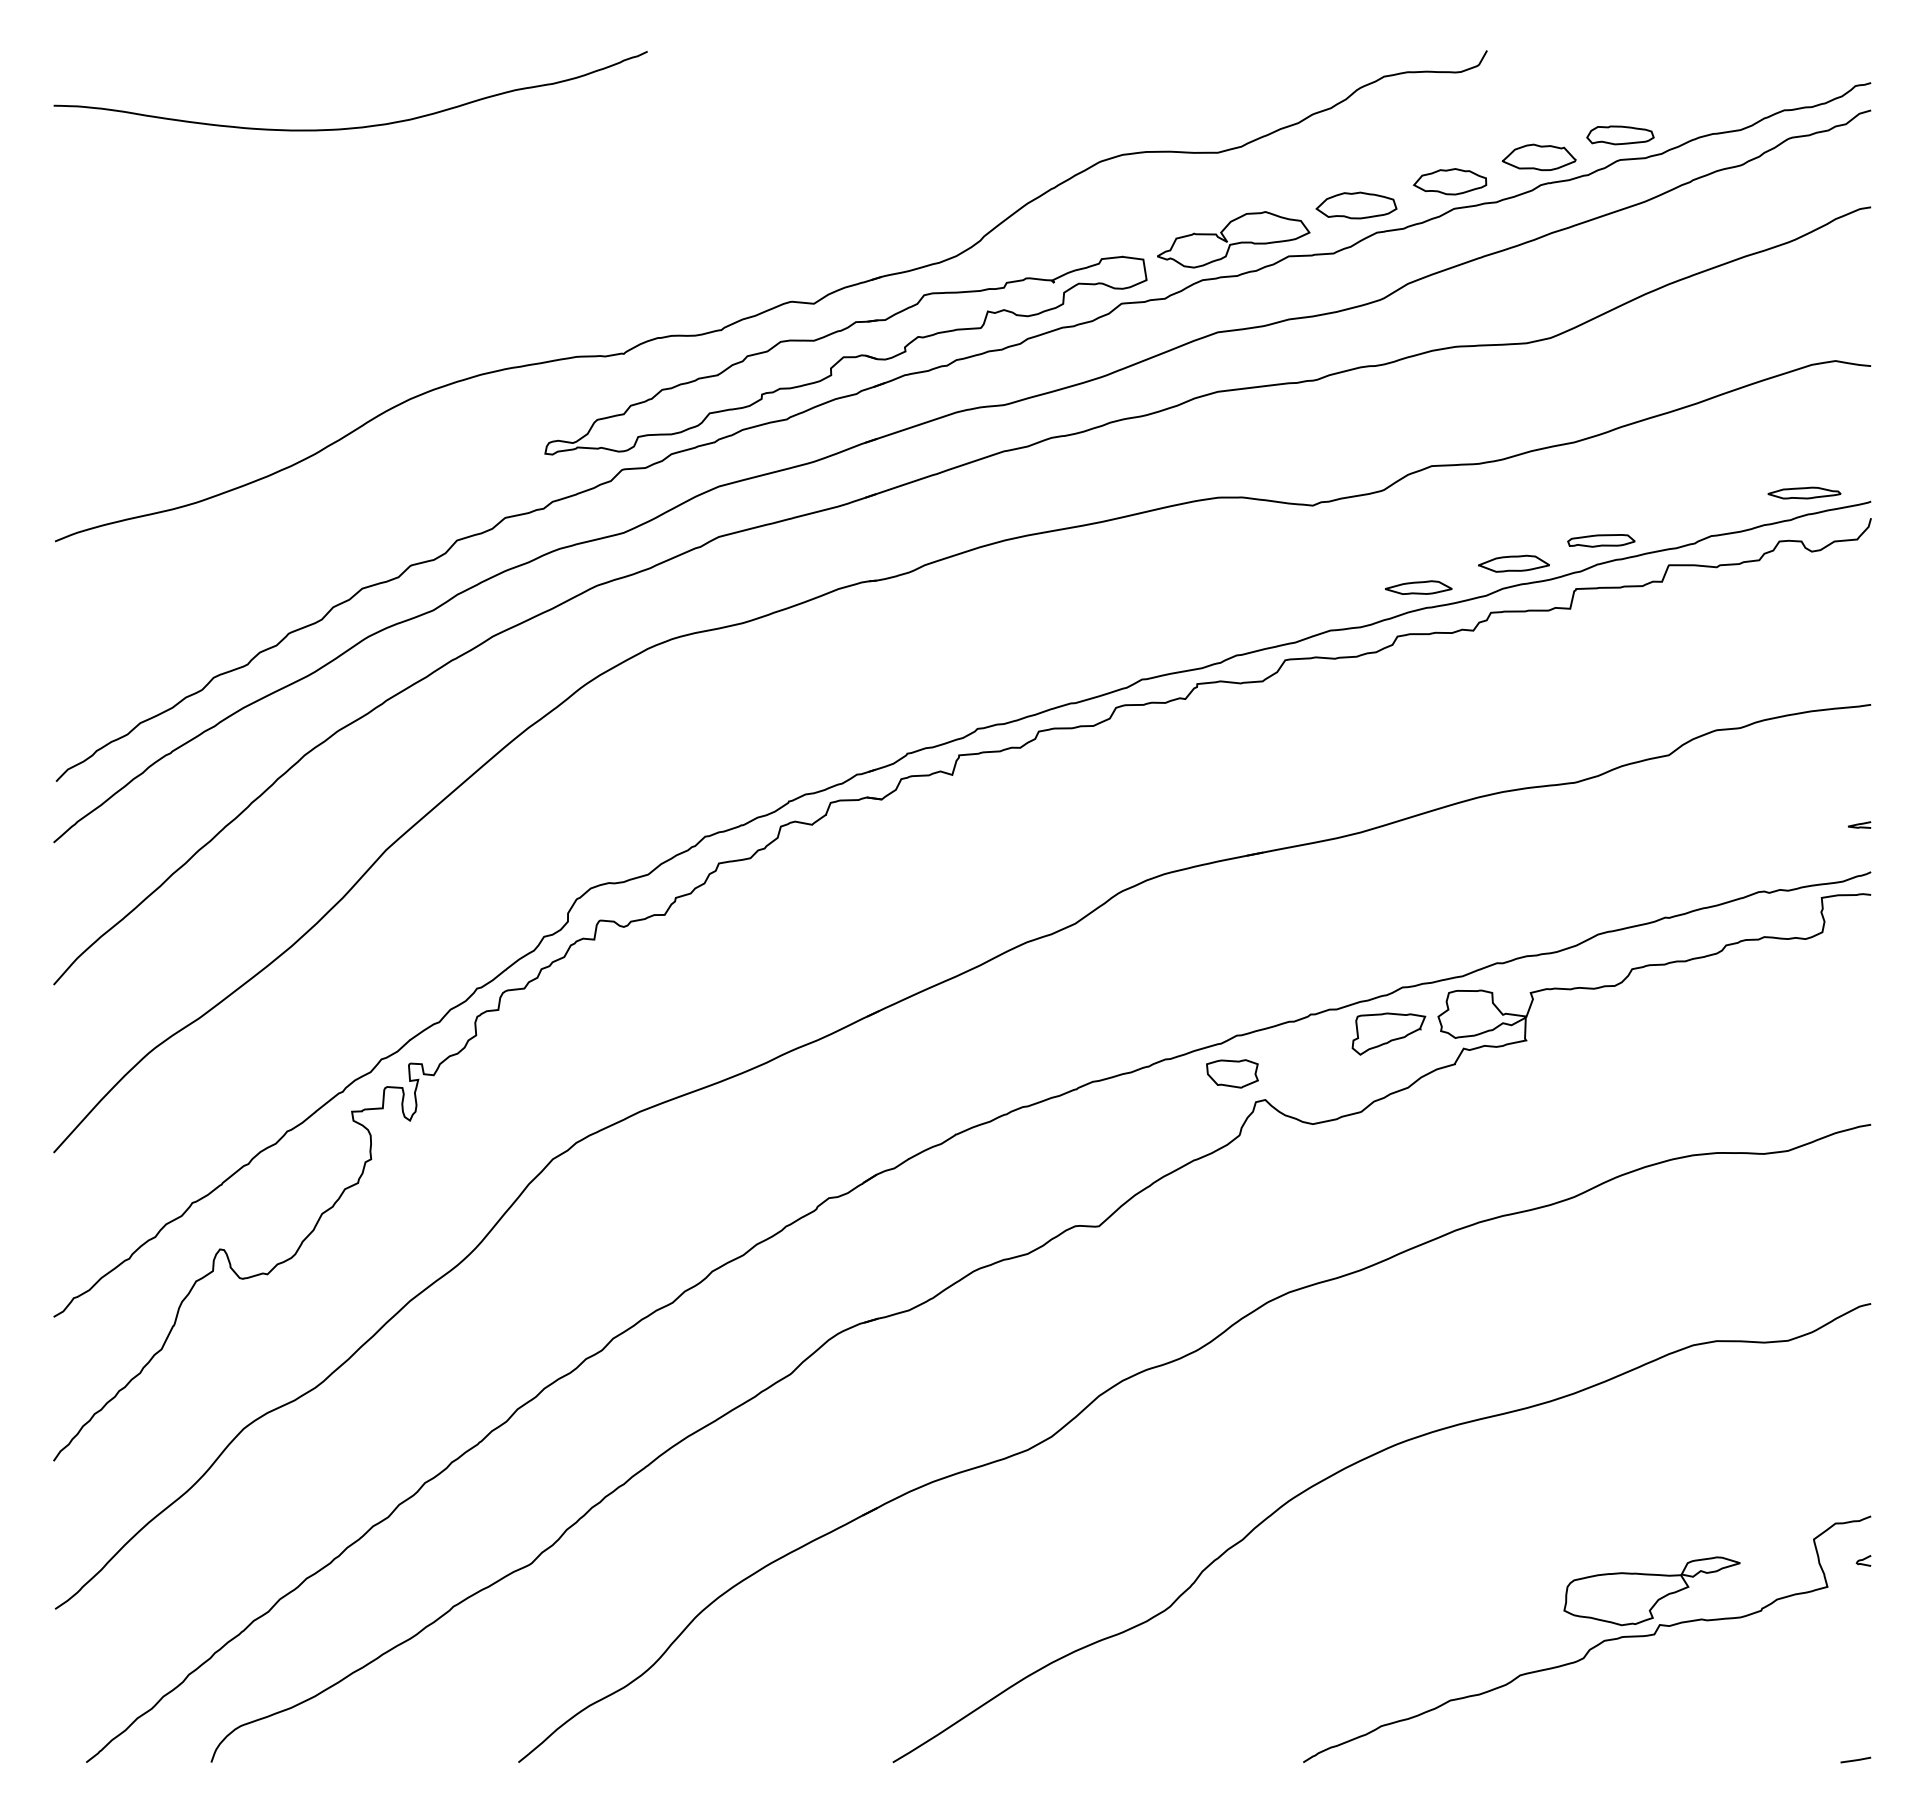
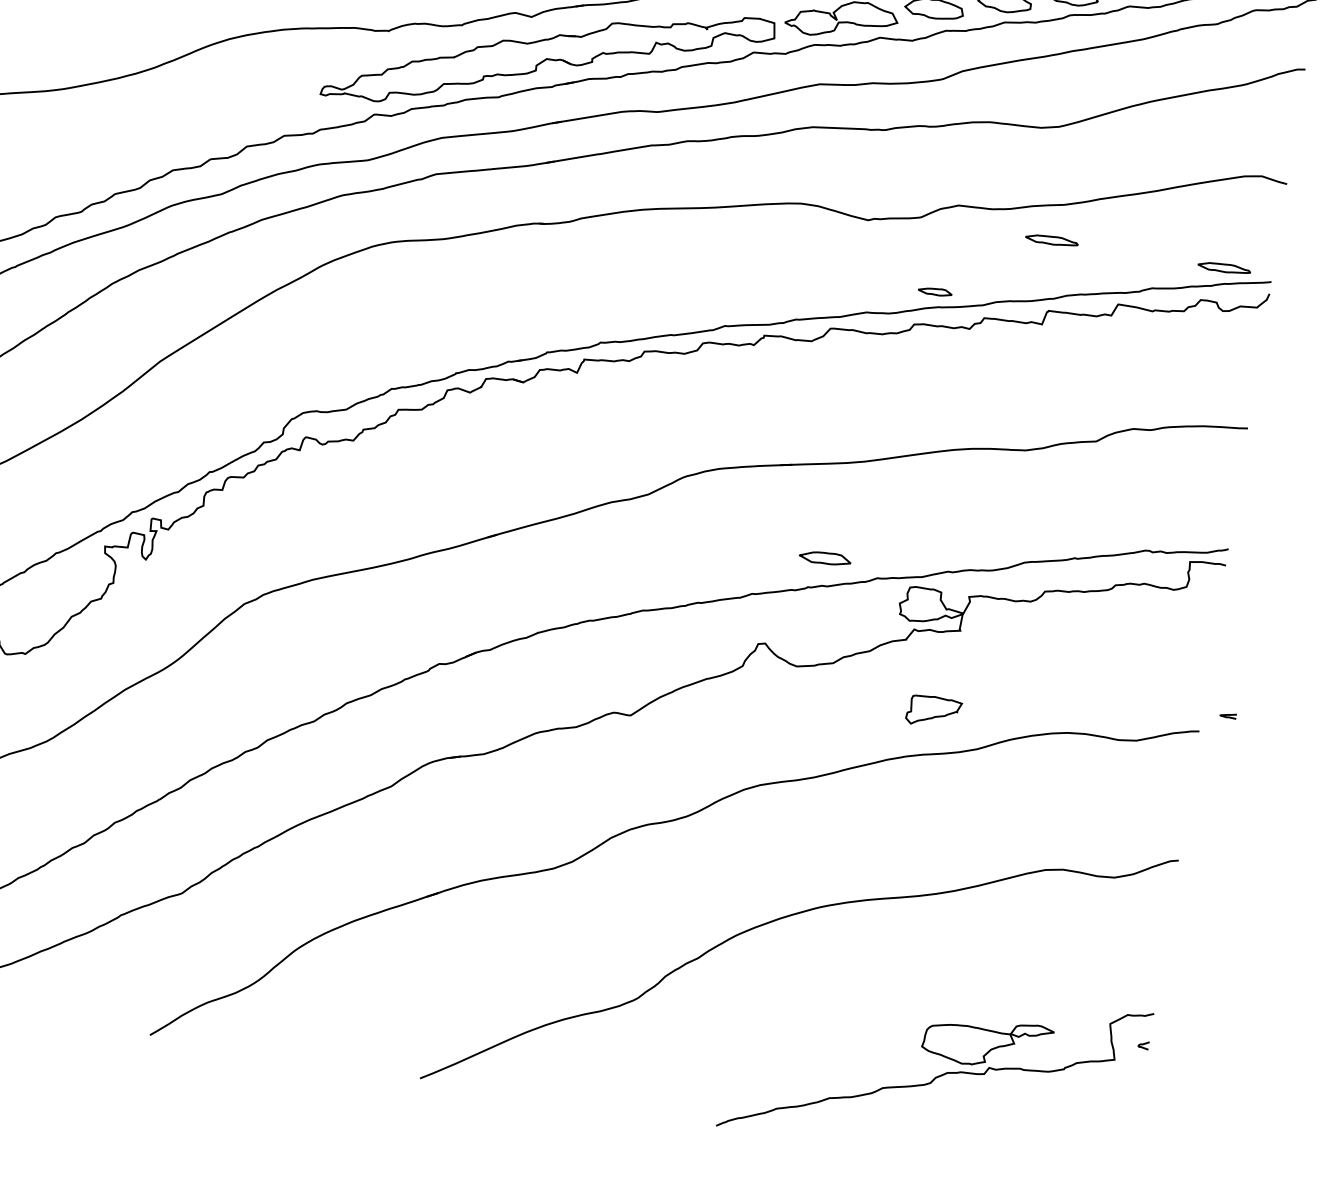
part: (1565, 492) -> (1052, 239), added
part: (1601, 540) -> (1072, 278), removed
part: (1513, 563) -> (825, 558), moved
part: (1418, 587) -> (935, 291), size x0.7
curve: (1859, 824) -> (1228, 715), moved
part: (1388, 1033) -> (933, 711), moved
part: (1232, 1073) -> (744, 620), removed

